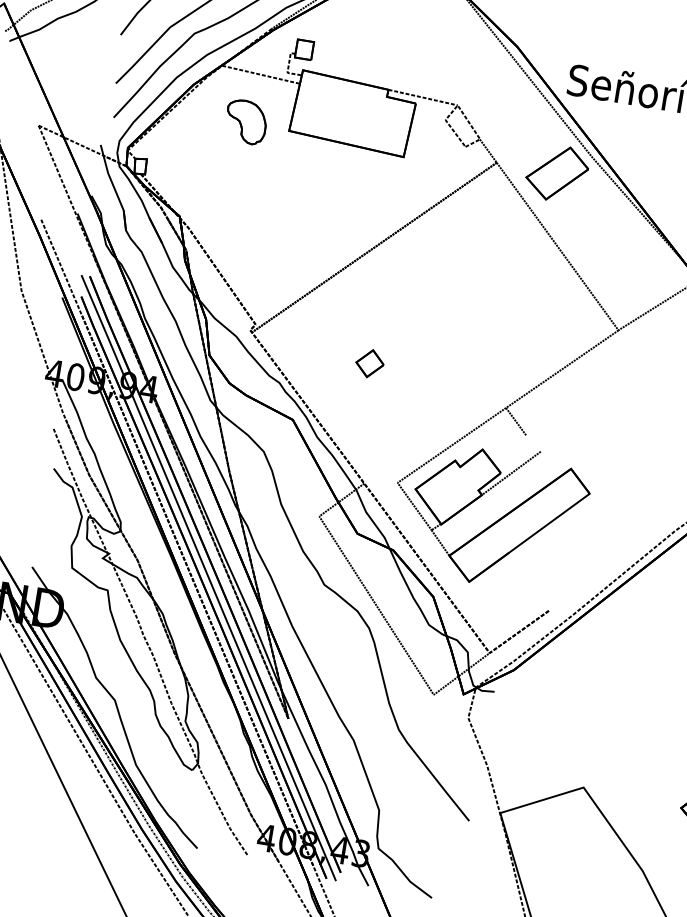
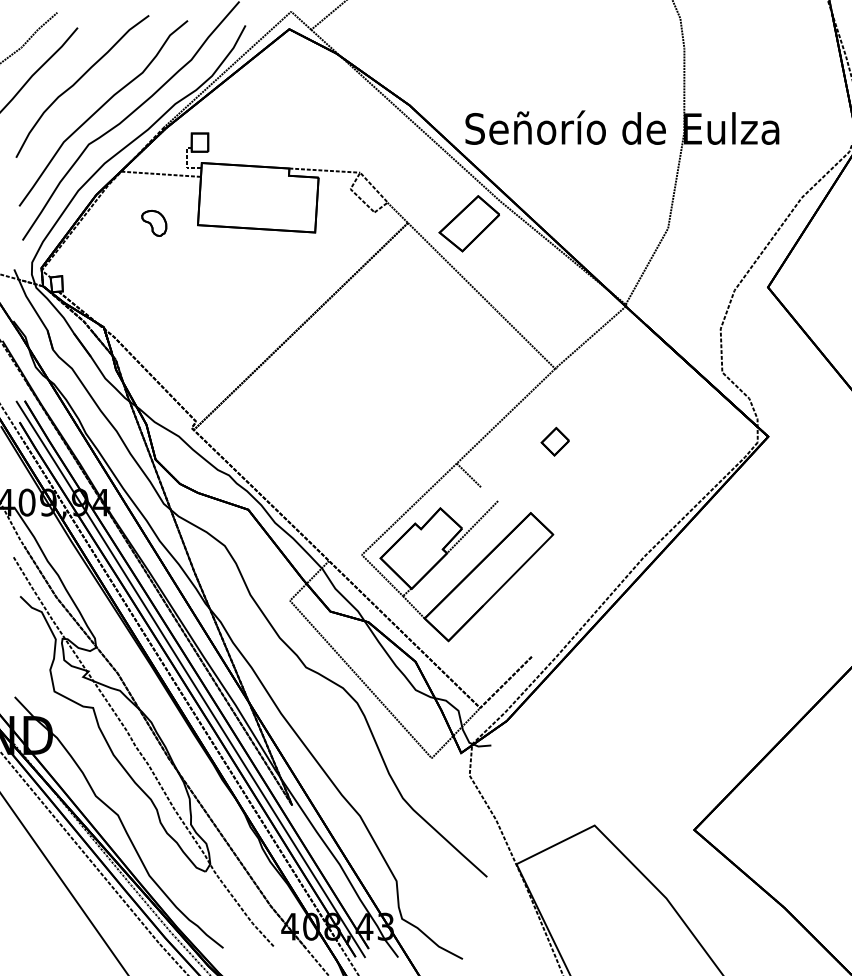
part: (246, 122) -> (154, 223), size x0.6
part: (369, 363) -> (554, 441), moved

